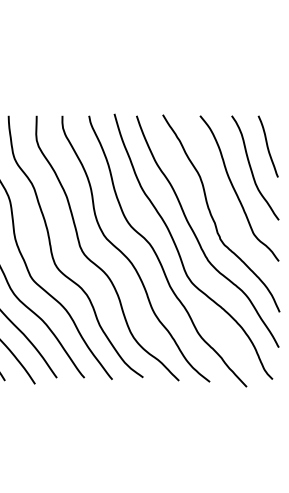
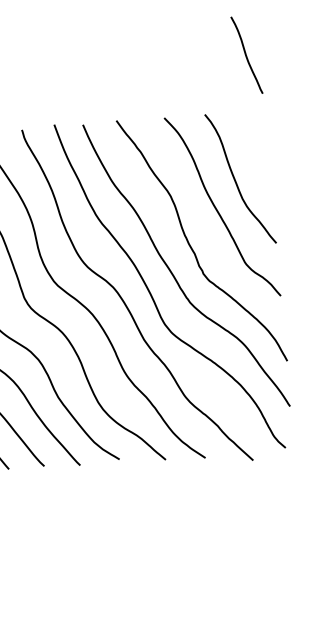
curve: (267, 146) -> (245, 55), moved

